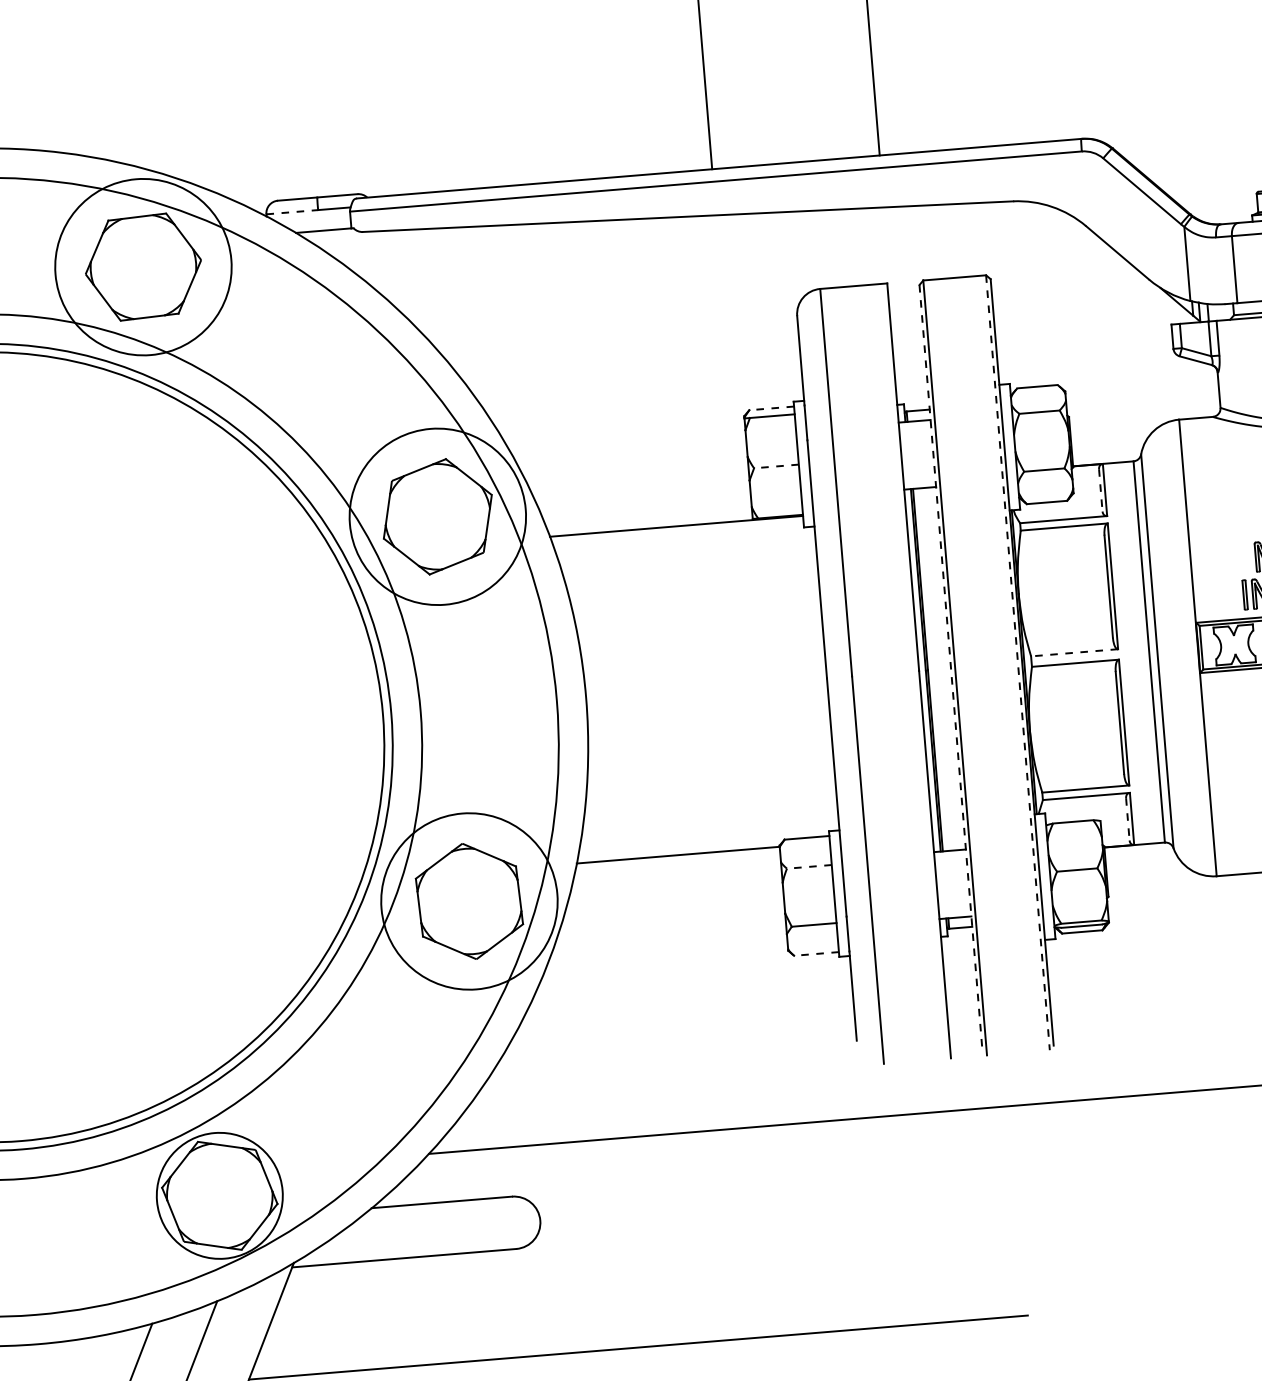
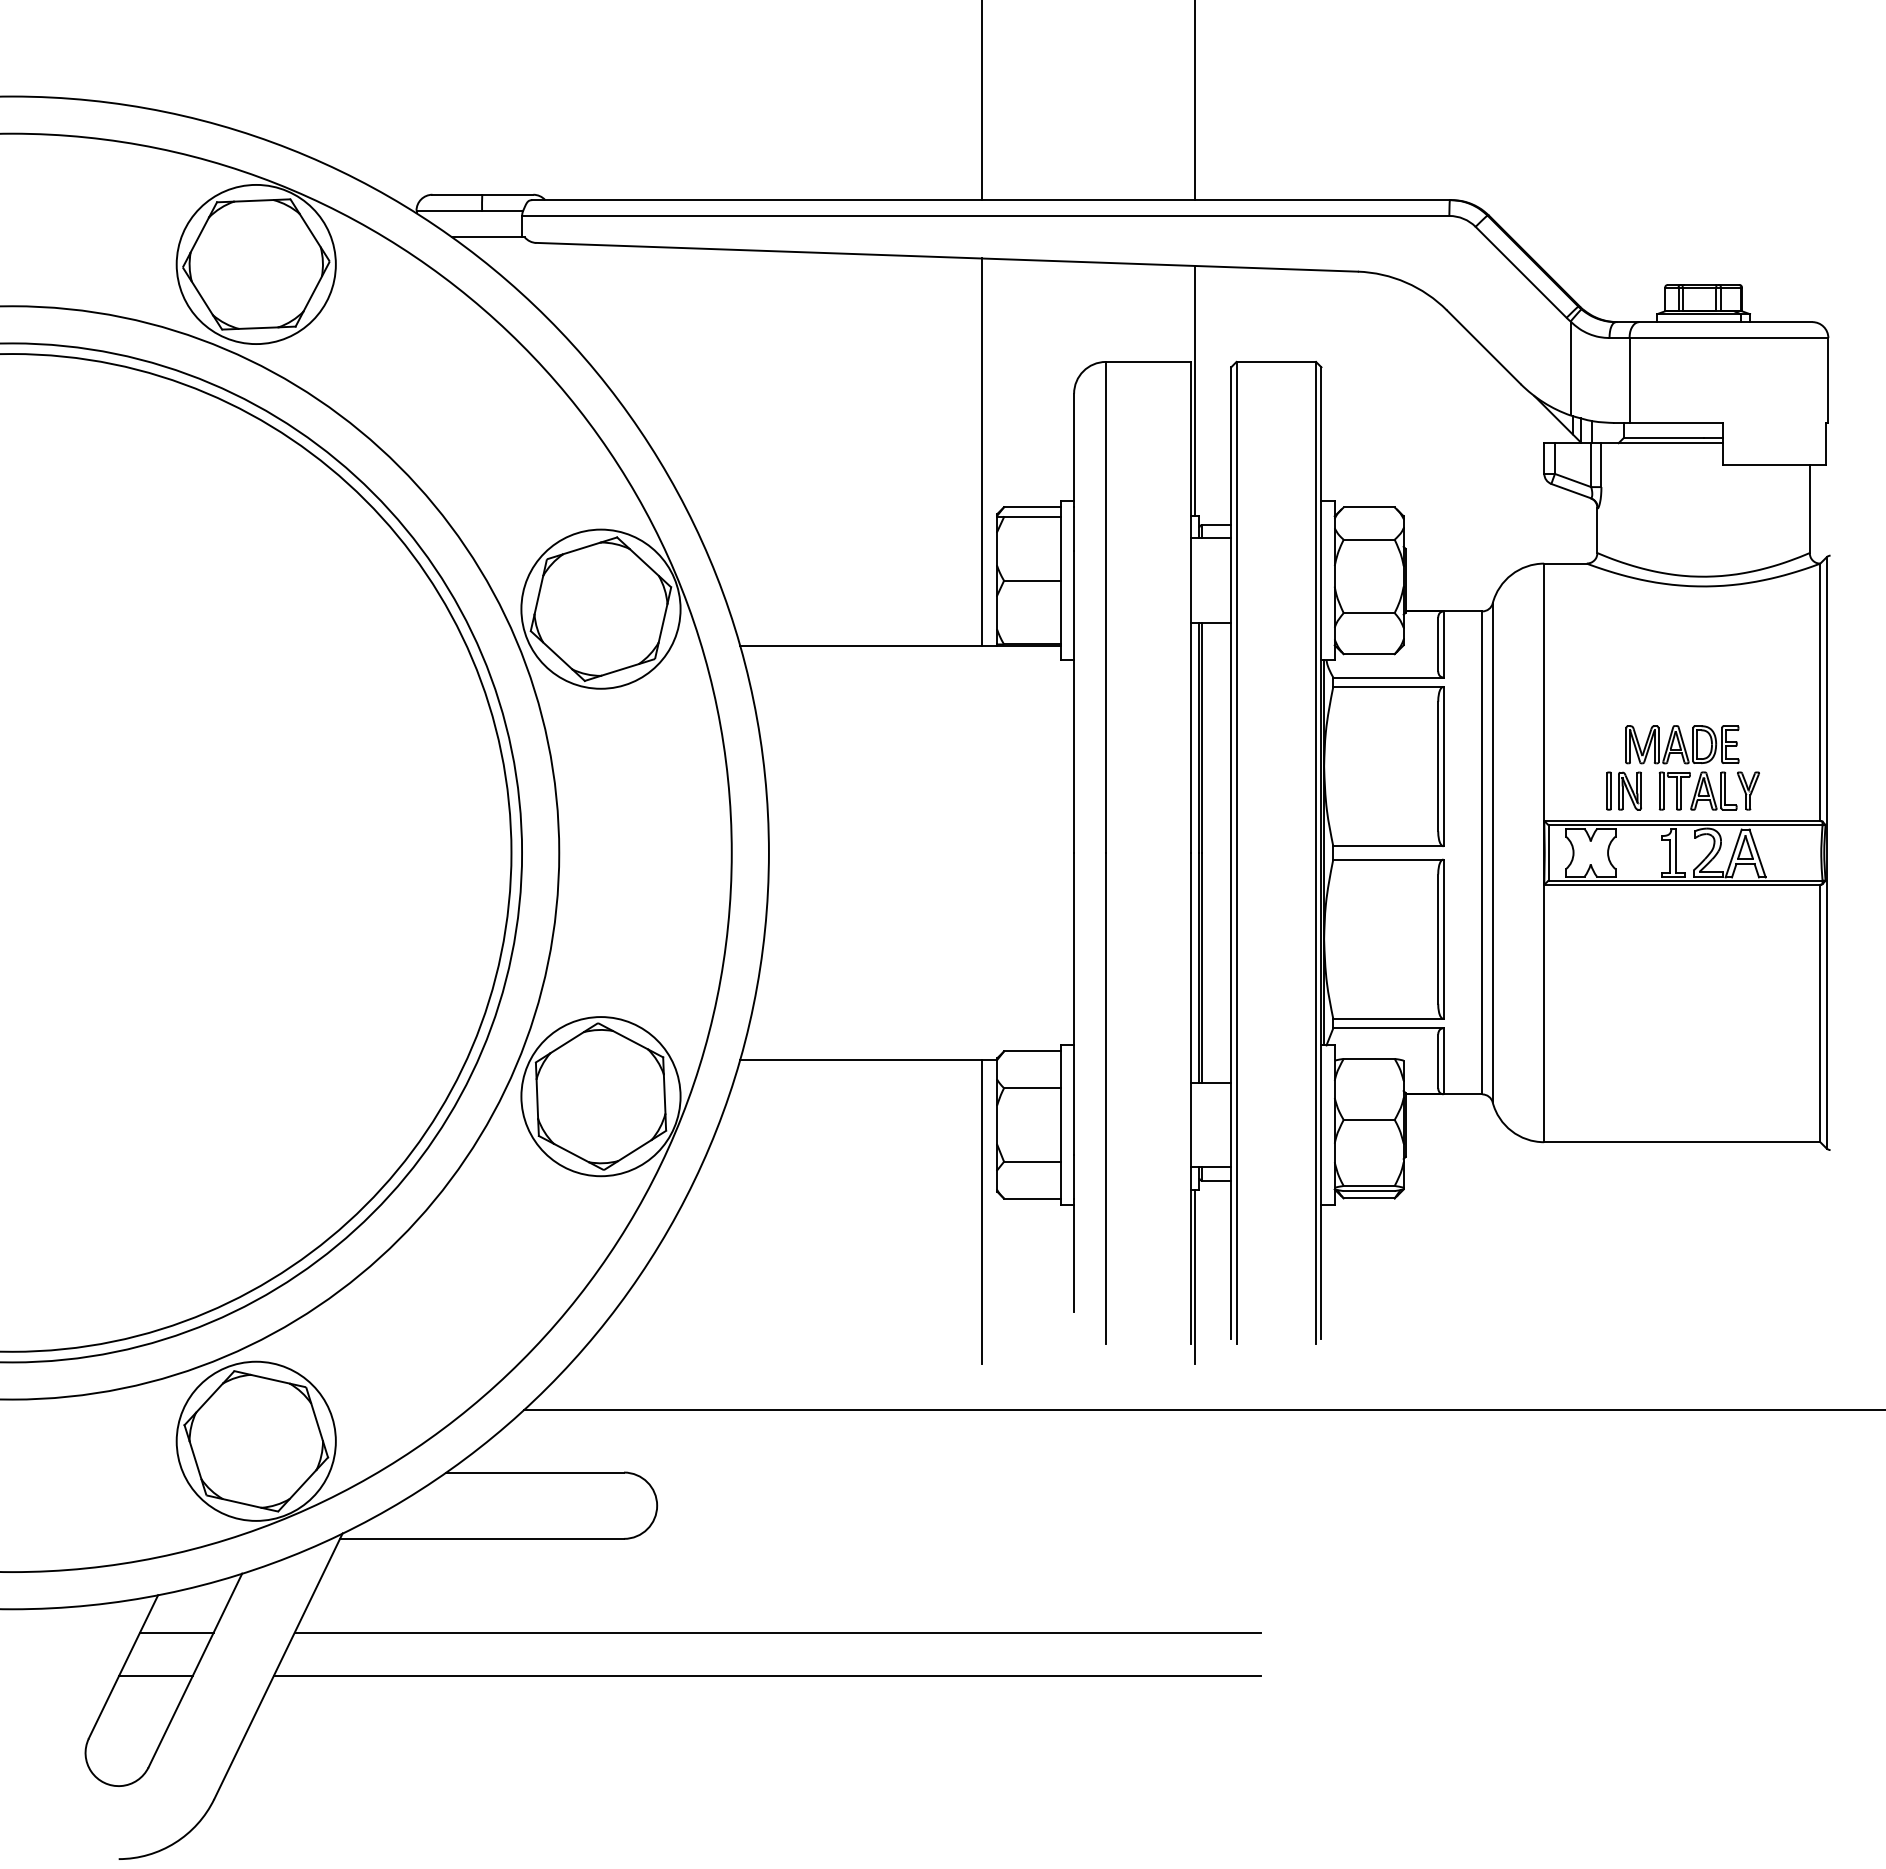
line: (292, 212) -> (449, 210), dashed -> solid
circle: (142, 267) -> (255, 264), size x0.71
line: (892, 305) -> (1194, 390), added
line: (728, 367) -> (982, 451), added
line: (770, 408) -> (1031, 507), dashed -> solid
line: (775, 466) -> (1031, 580), dashed -> solid
line: (1101, 490) -> (1438, 644), dashed -> solid
circle: (437, 516) -> (600, 608), size x0.71
line: (1073, 653) -> (1387, 846), dashed -> solid
line: (1018, 662) -> (1316, 852), dashed -> solid
line: (951, 667) -> (1231, 852), dashed -> solid
line: (1128, 819) -> (1438, 1061), dashed -> solid
line: (808, 867) -> (1031, 1088), dashed -> solid
circle: (469, 901) -> (600, 1096), size x0.71
line: (815, 953) -> (1031, 1198), dashed -> solid
line: (777, 967) -> (982, 1211), added
line: (949, 1004) -> (1194, 1276), added
line: (643, 1313) -> (777, 1633), added
line: (169, 1352) -> (176, 1633), added

